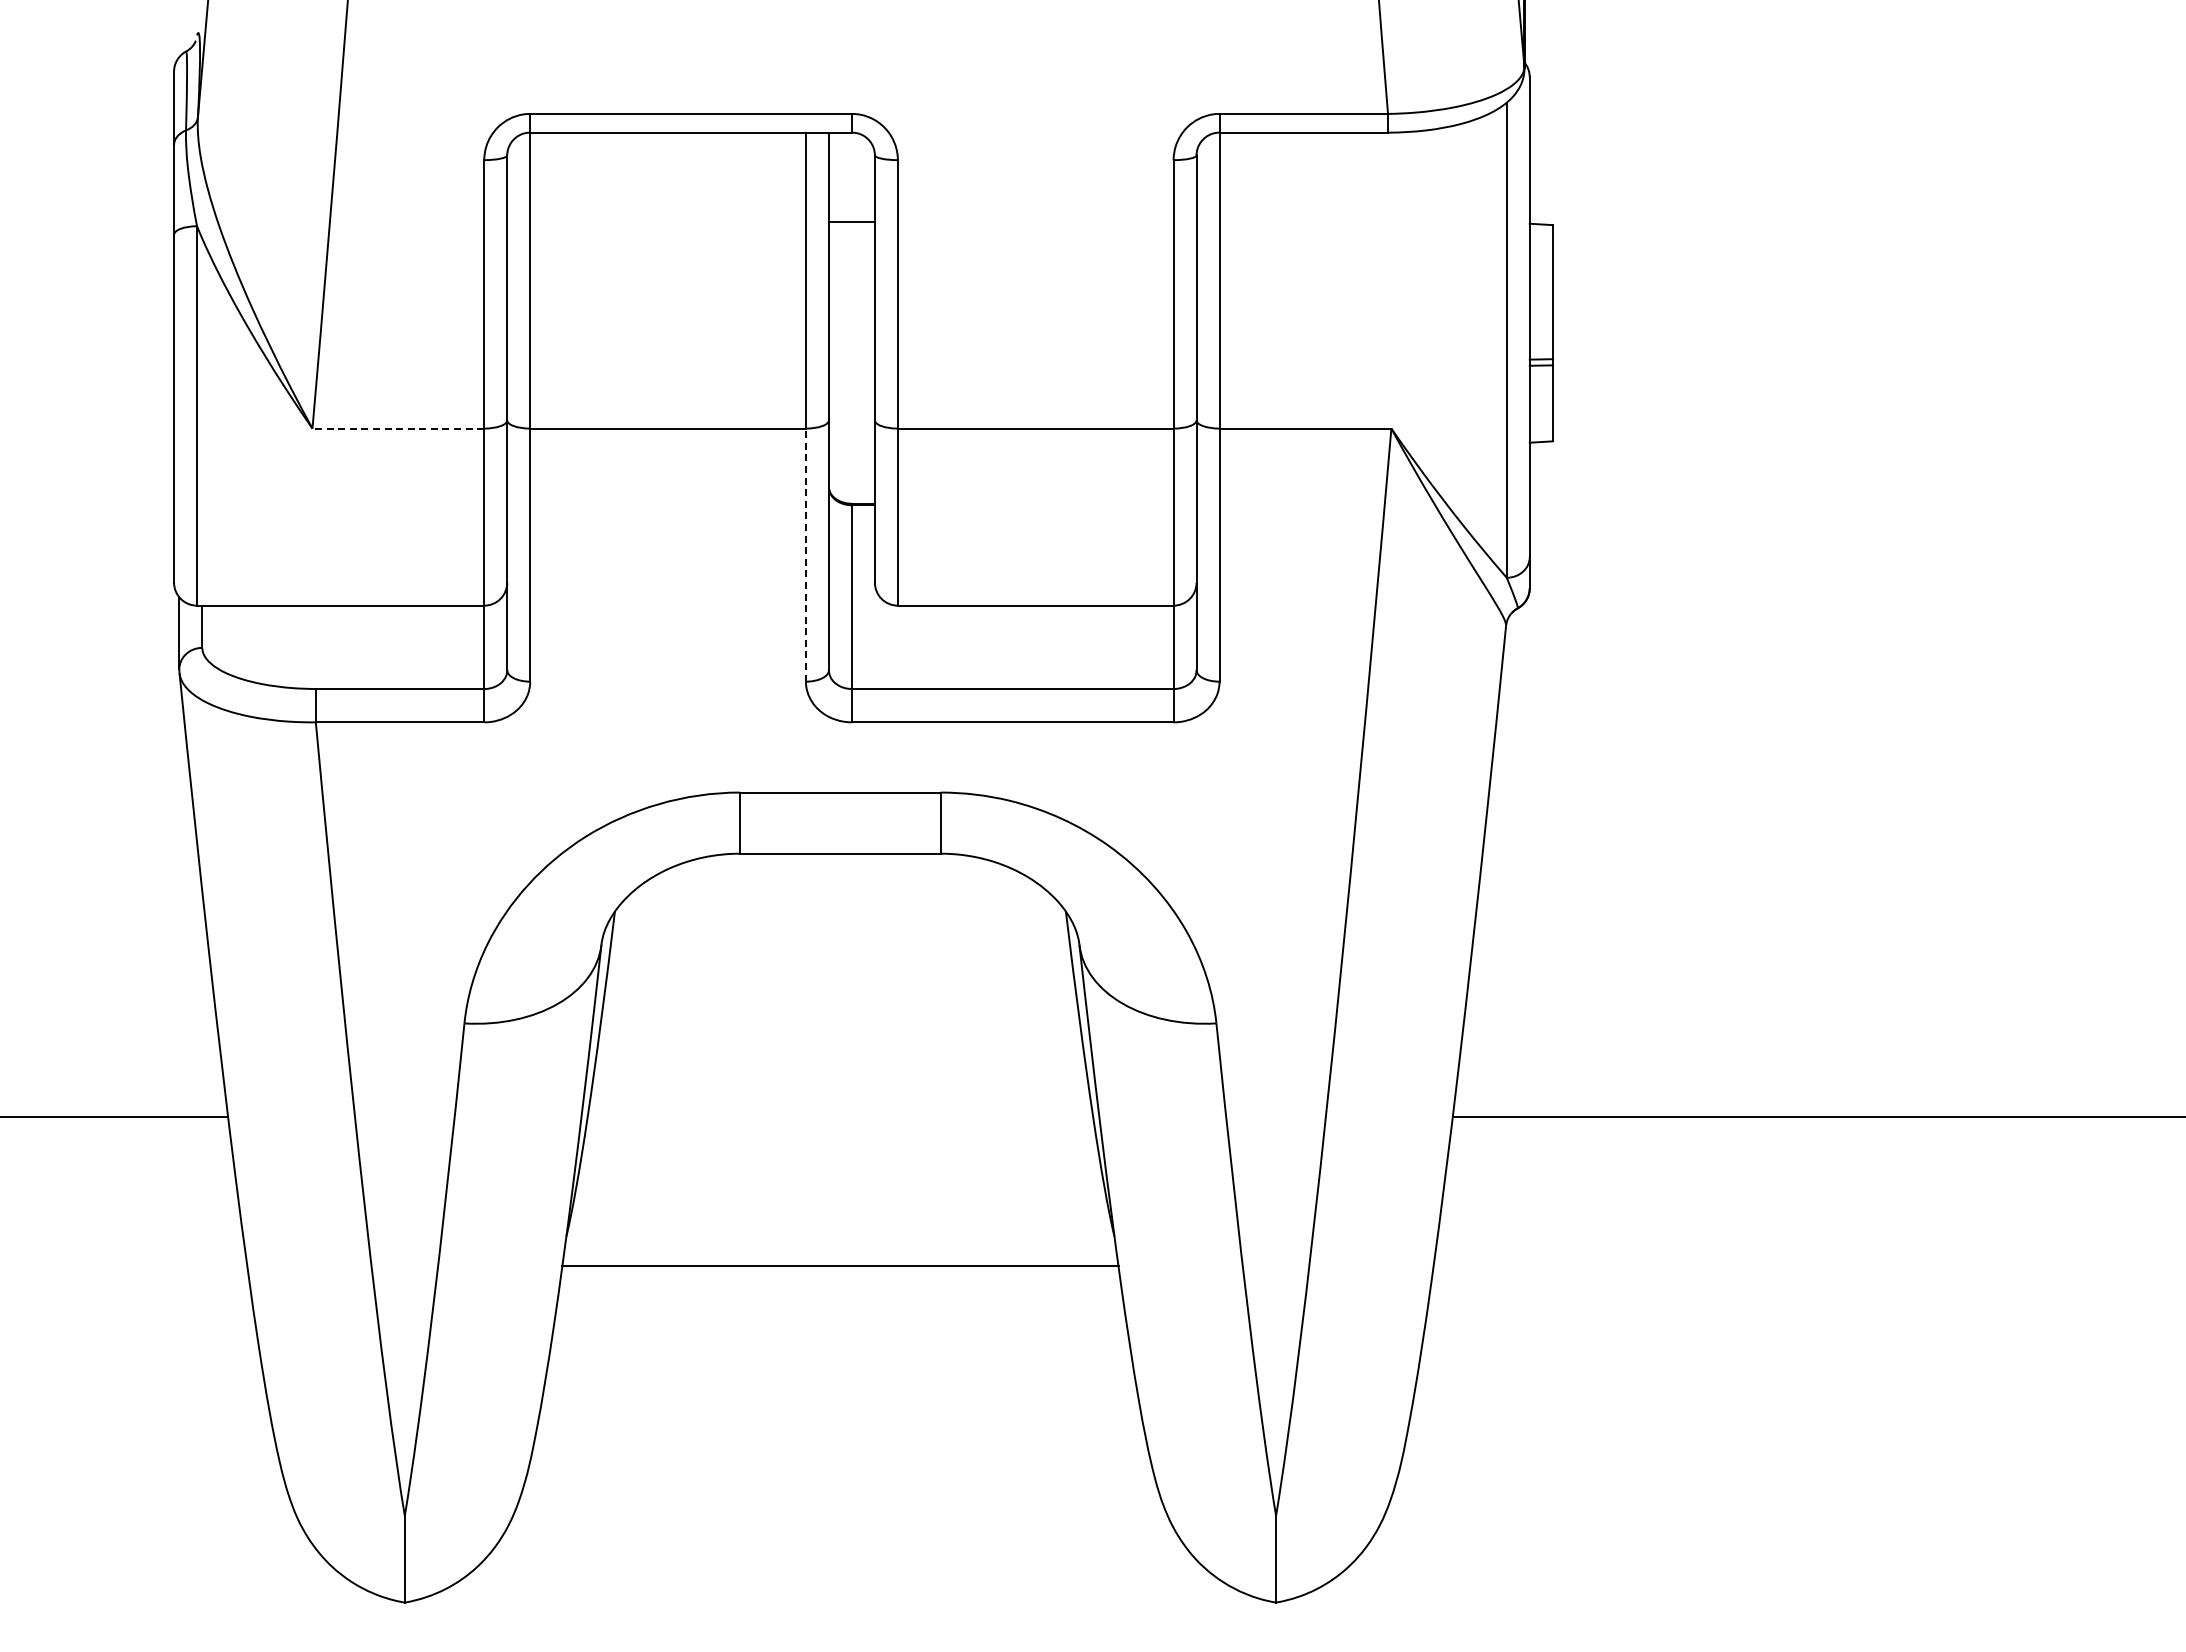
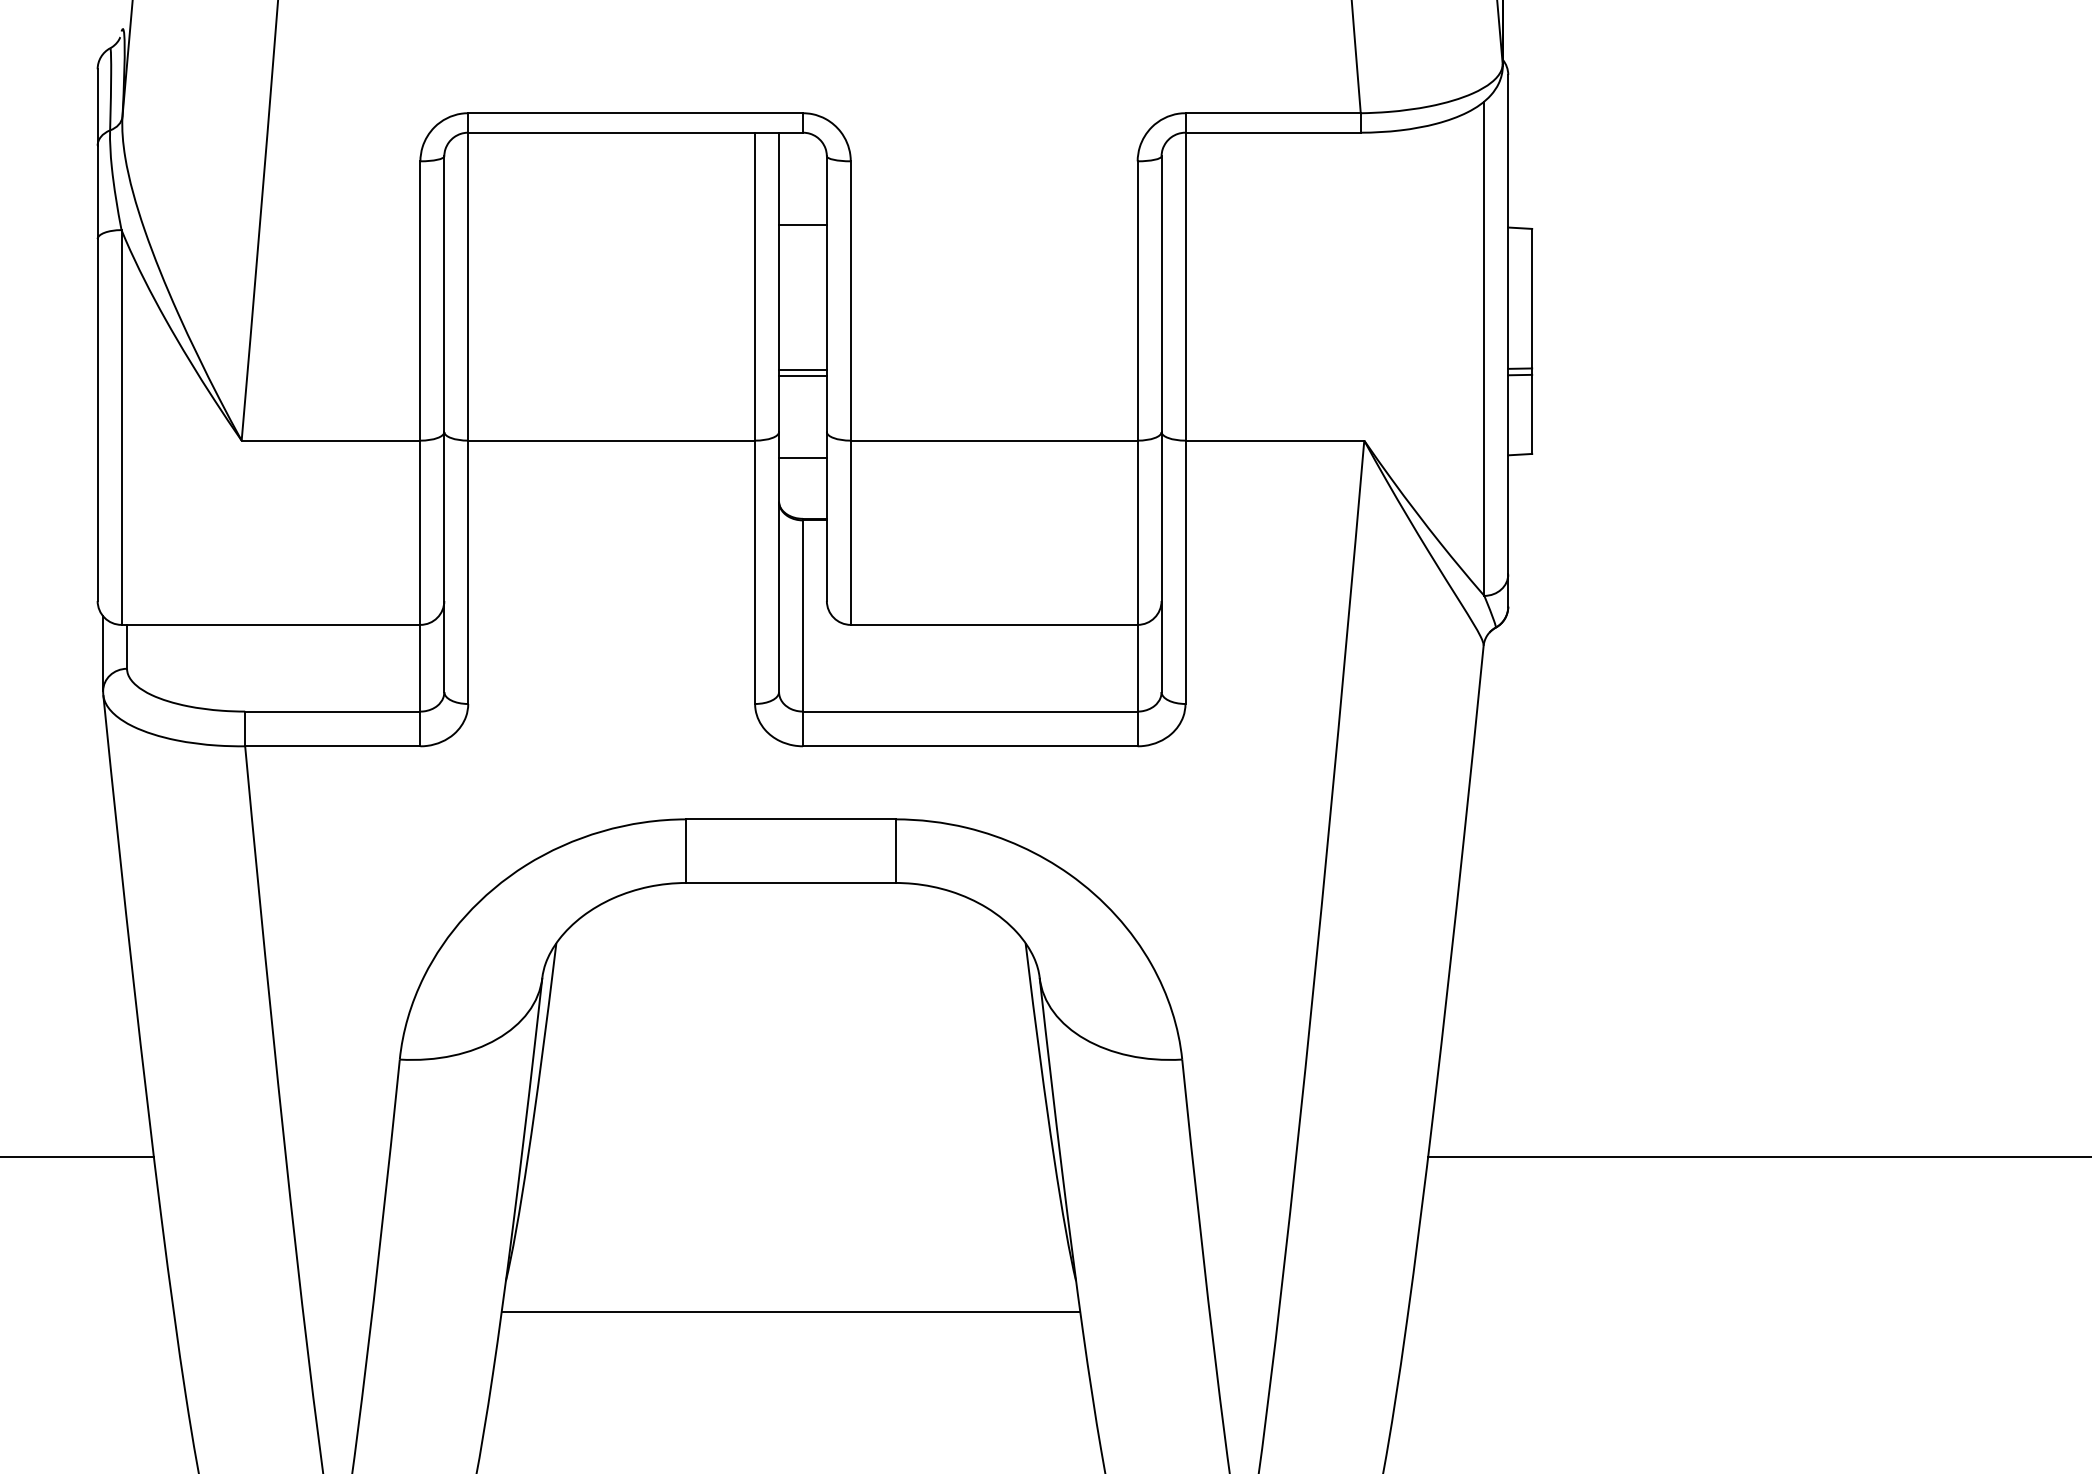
line: (851, 360) -> (802, 369), added
line: (851, 366) -> (802, 376), added
line: (398, 428) -> (331, 440), dashed -> solid
line: (851, 444) -> (802, 457), added
line: (805, 555) -> (754, 572), dashed -> solid

